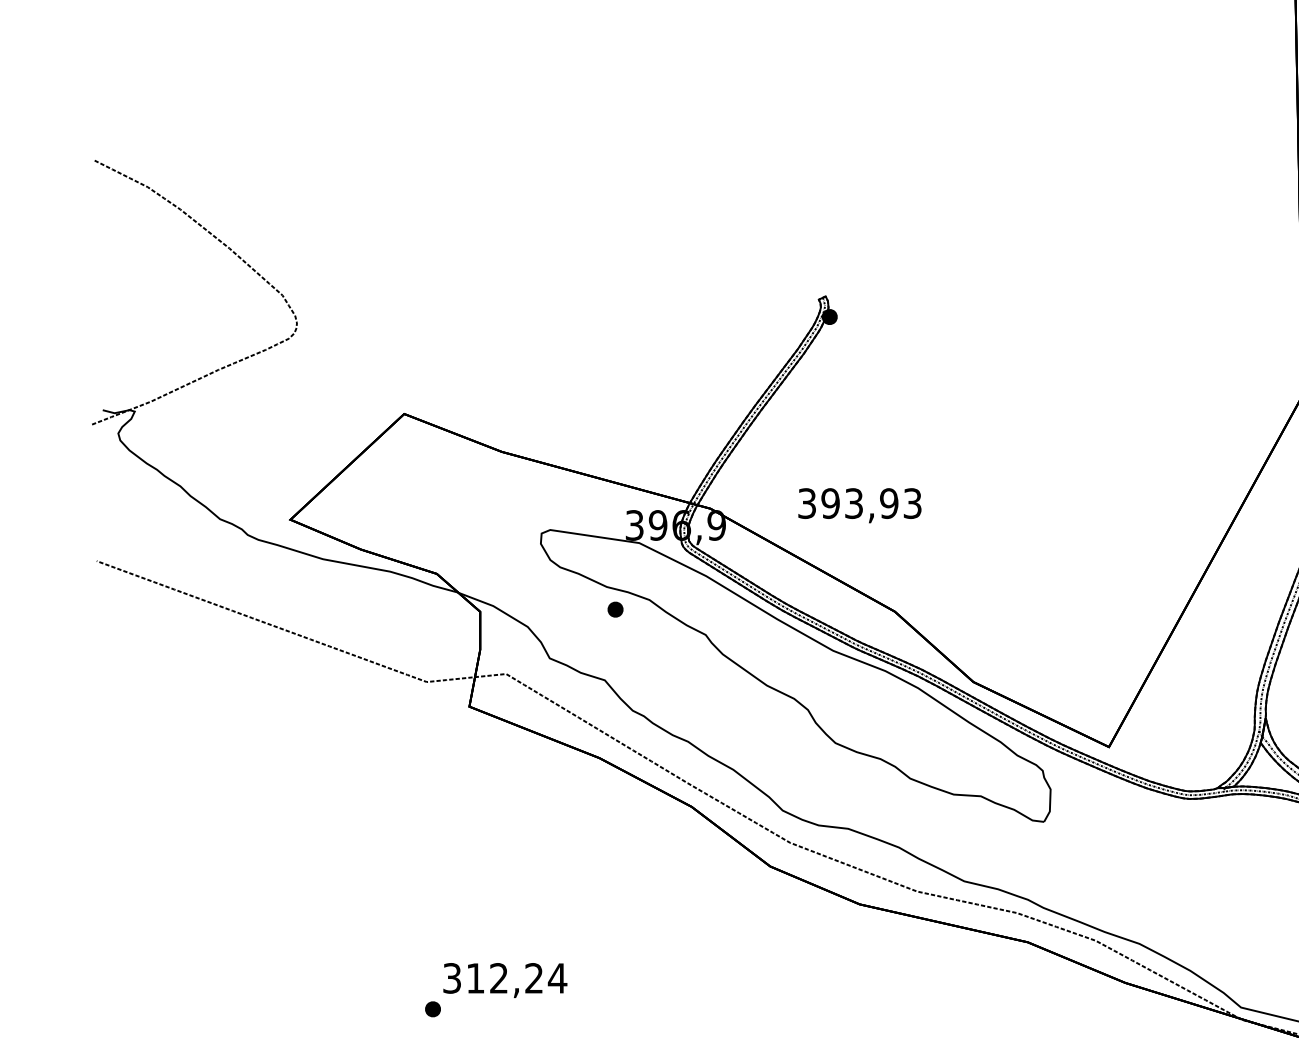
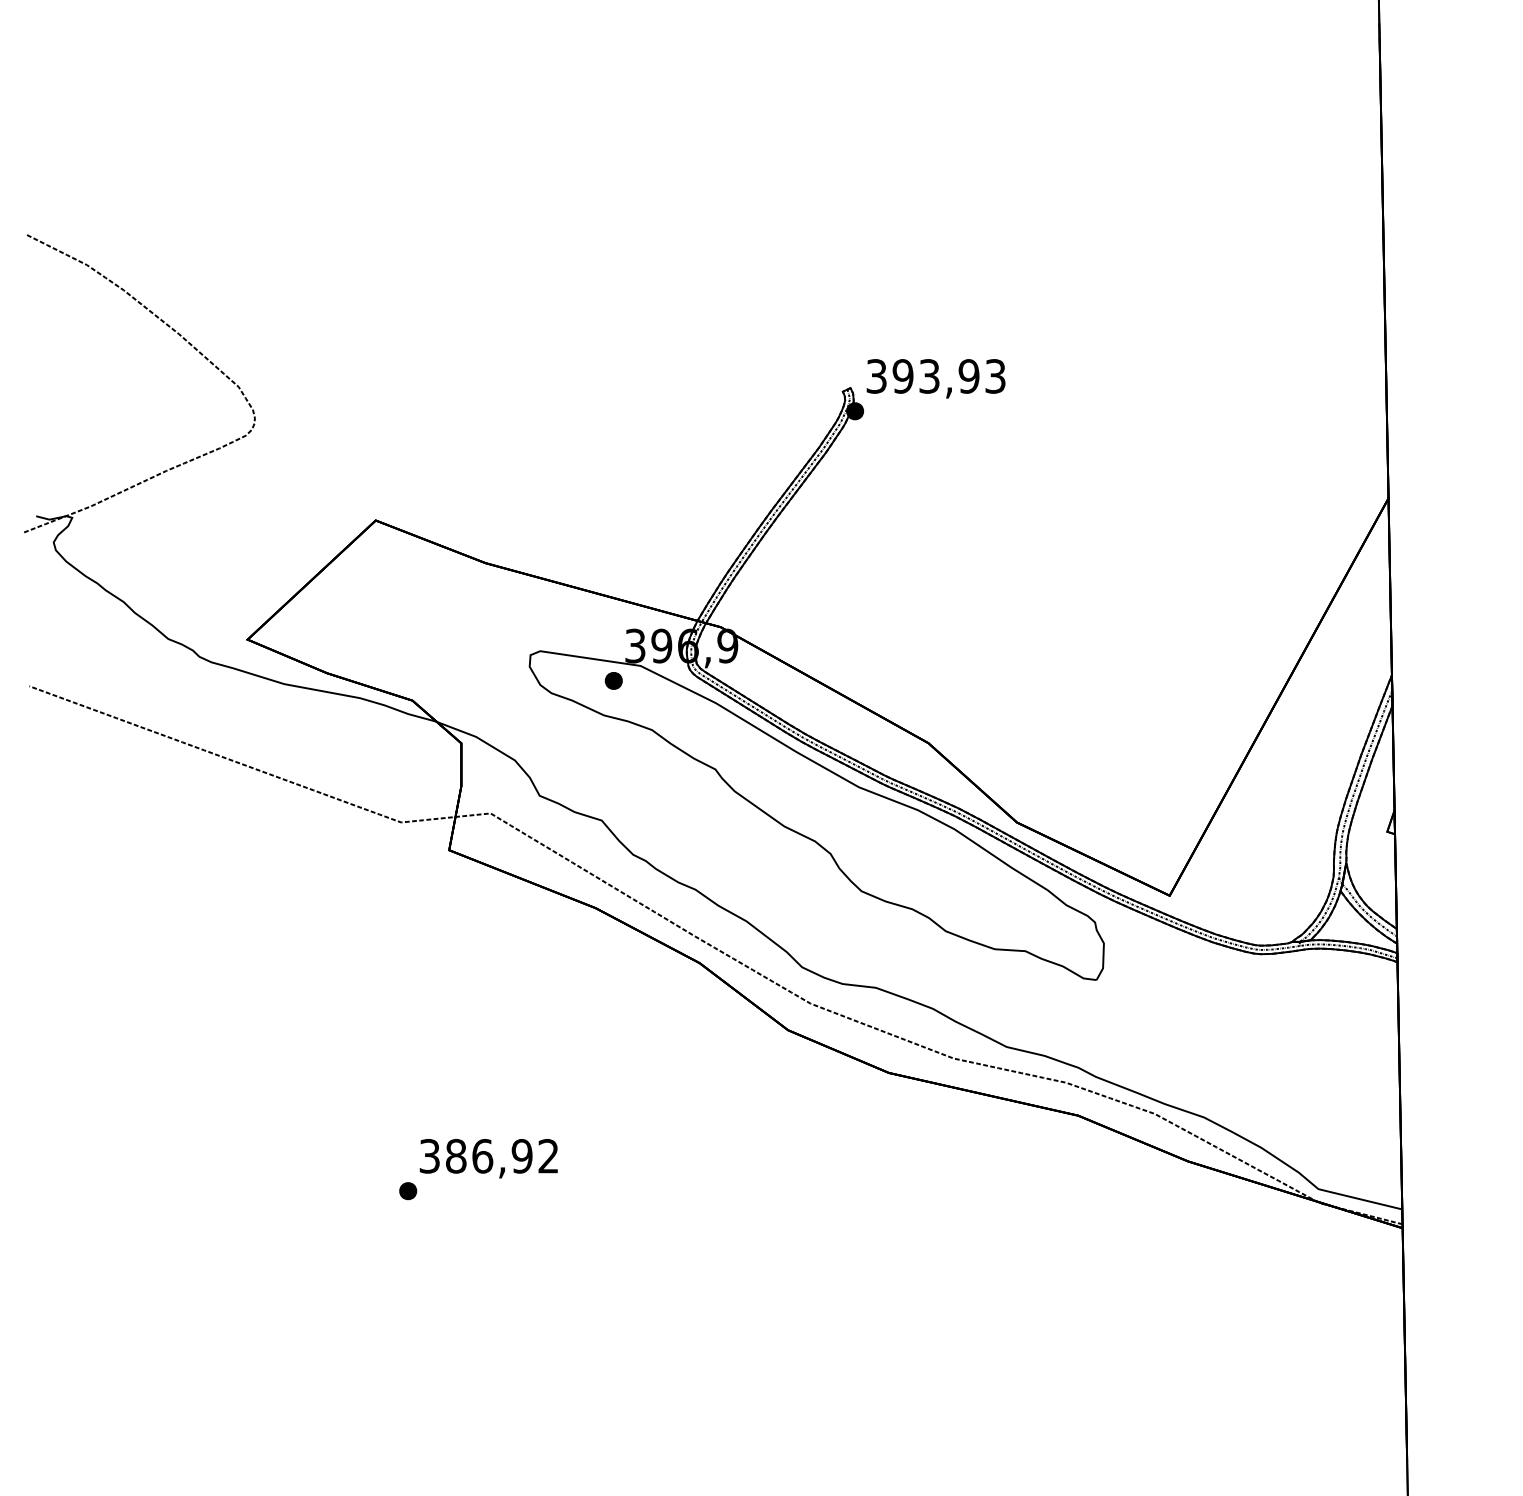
text: (859, 505) -> (935, 378), moved
part: (615, 609) -> (613, 680), moved
text: (516, 978) -> (502, 1156), 312,24 -> 386,92

